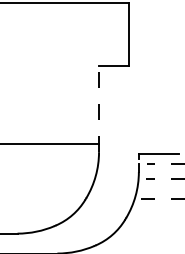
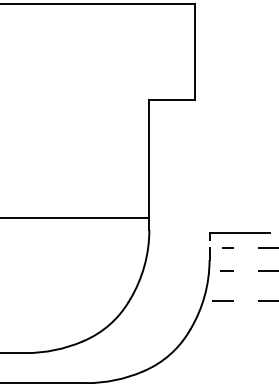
line: (99, 109) -> (150, 165), dashed -> solid

